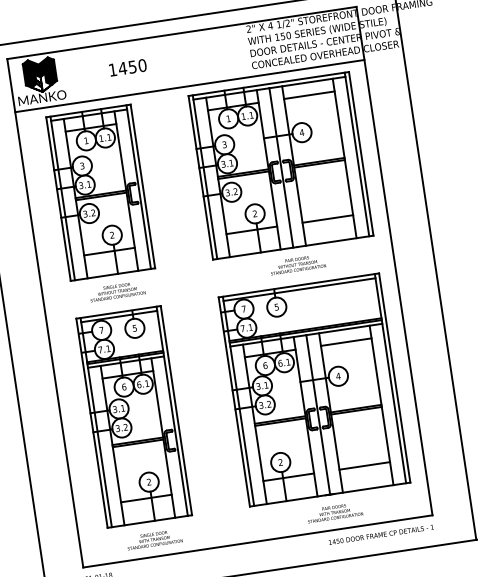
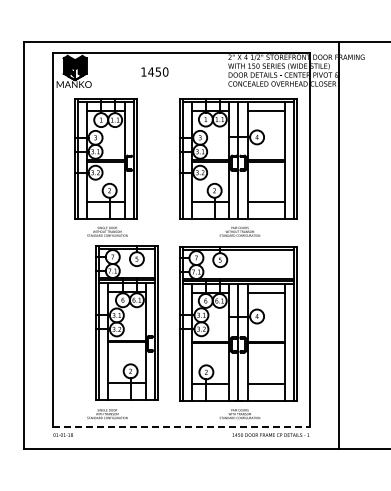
text: (127, 67) -> (154, 71), moved
line: (189, 85) -> (181, 91), removed
part: (133, 416) -> (126, 322), moved
line: (257, 541) -> (181, 426), solid -> dashed

